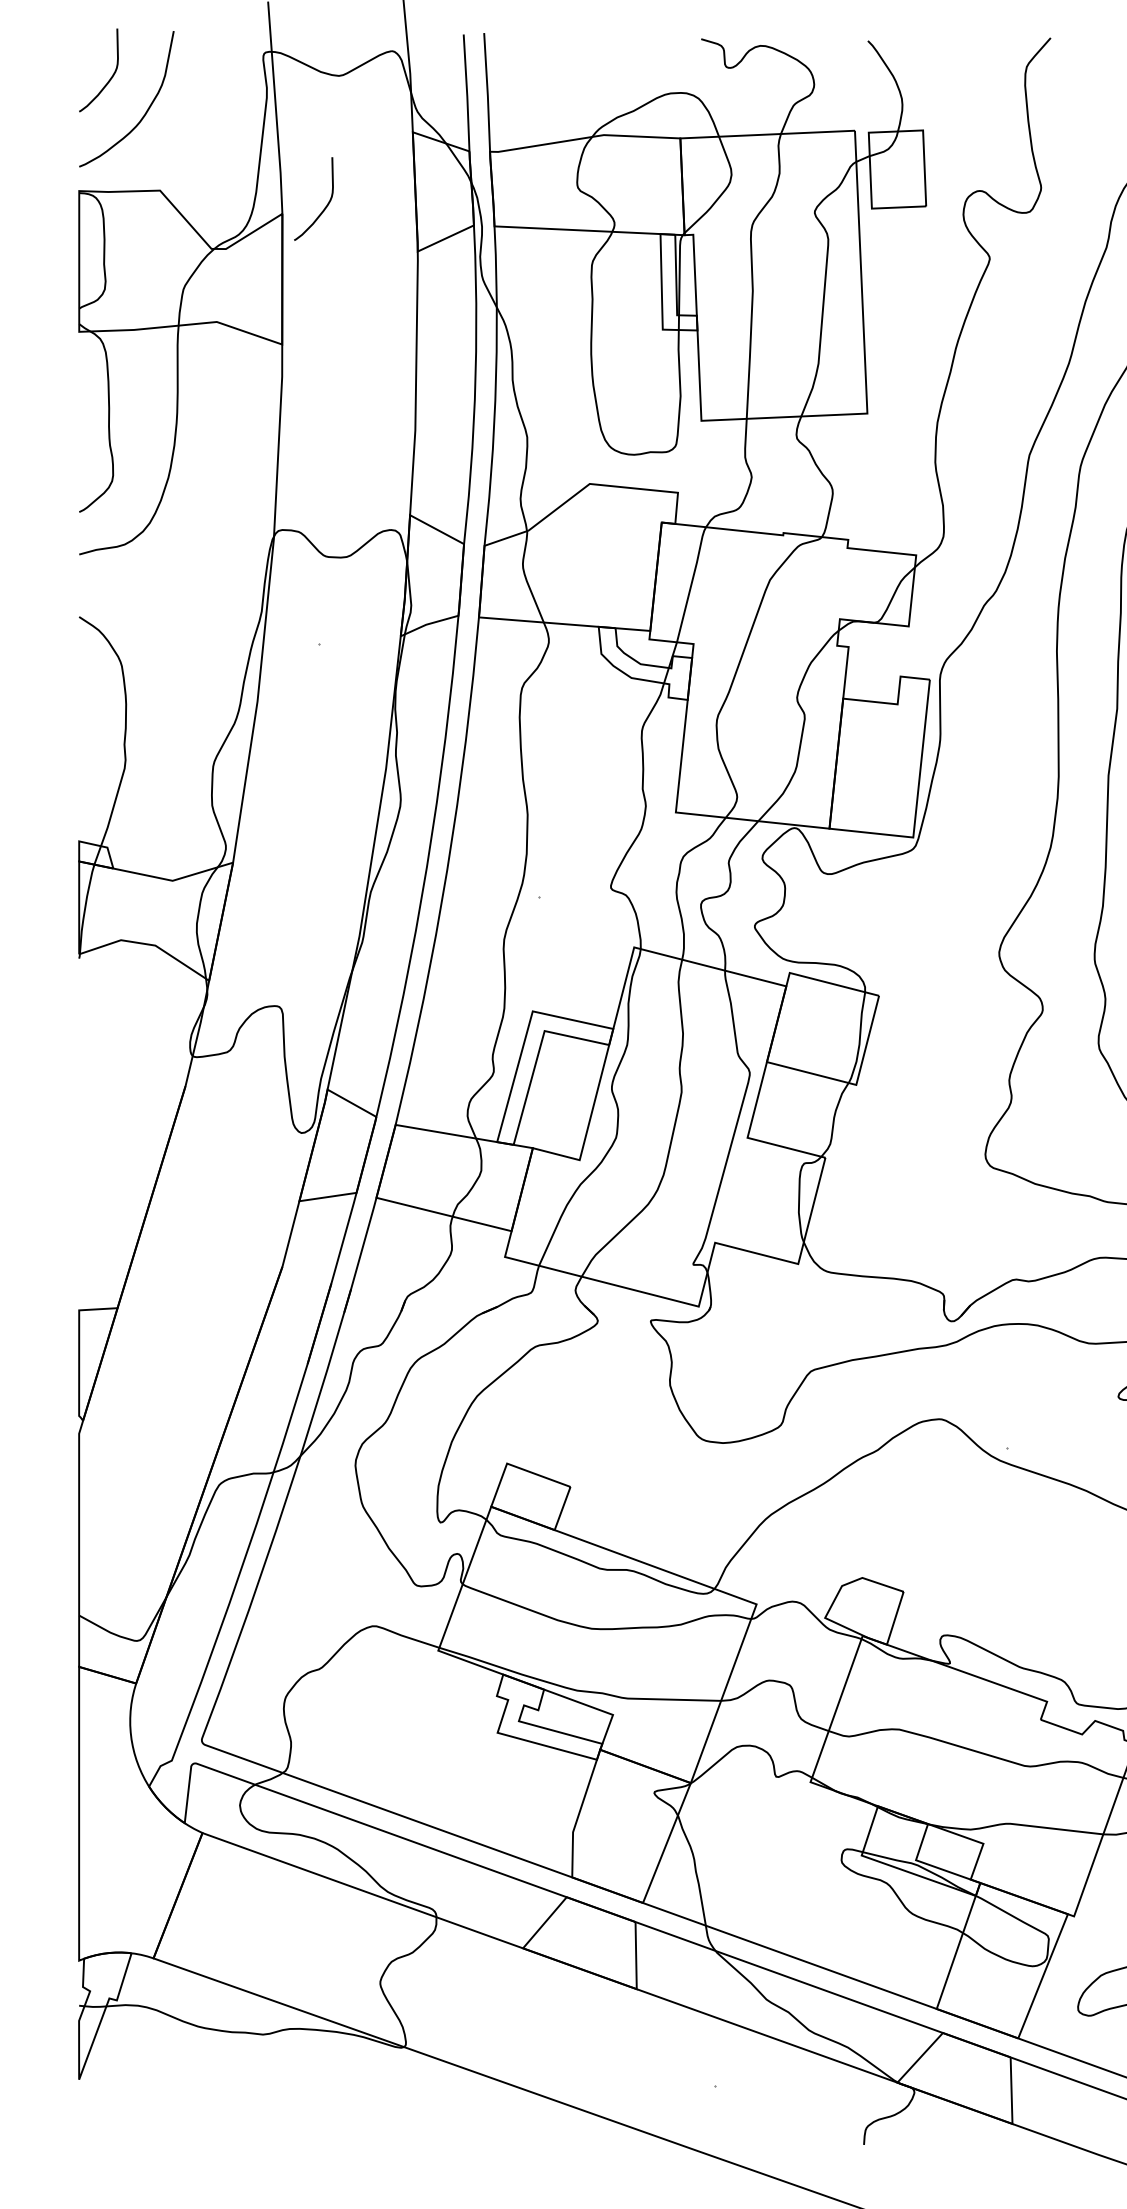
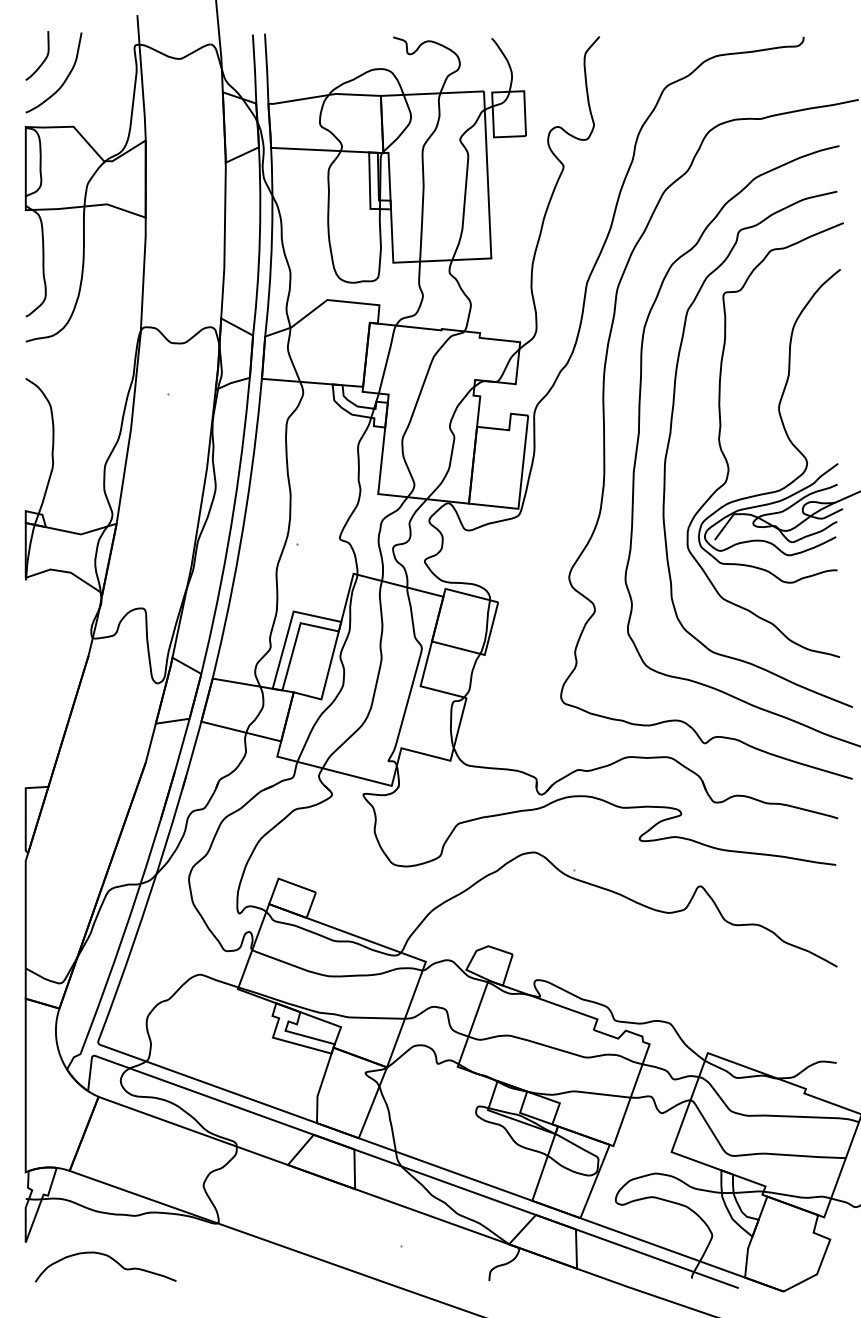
curve: (324, 207) -> (170, 136), removed
curve: (224, 2108) -> (111, 1259), added

